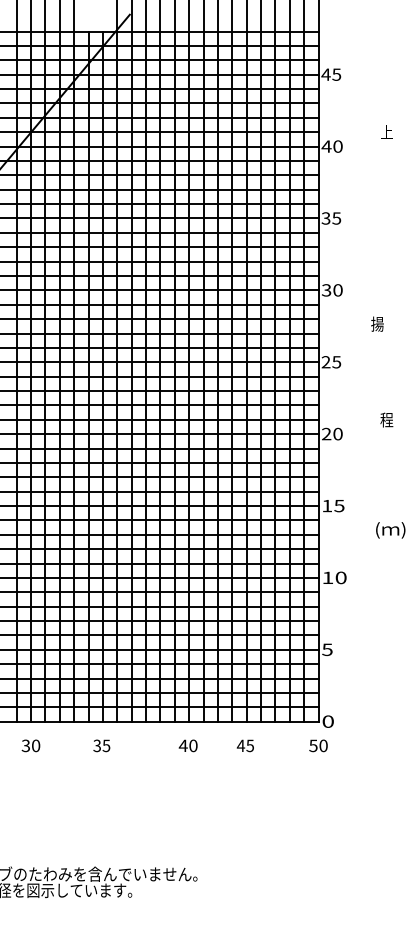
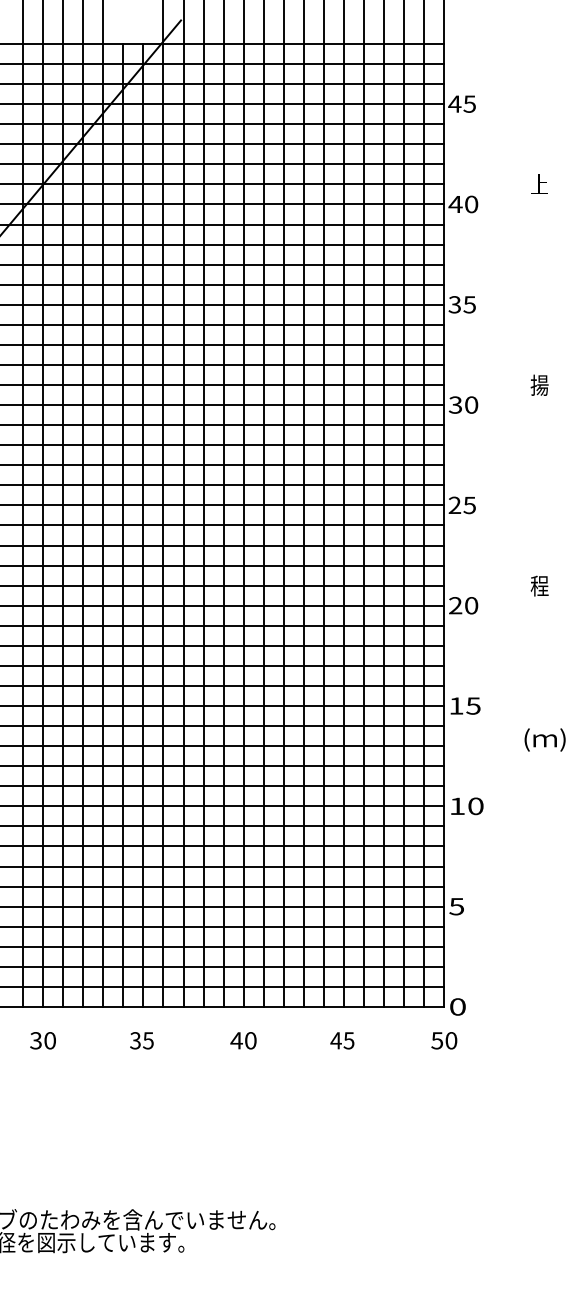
text: (377, 323) -> (539, 384), moved
text: (188, 745) -> (243, 1040), moved

